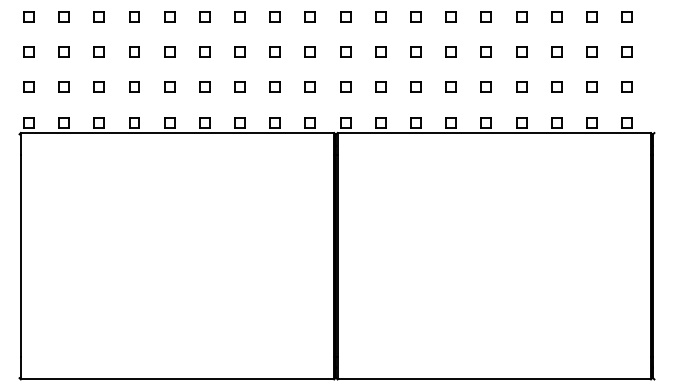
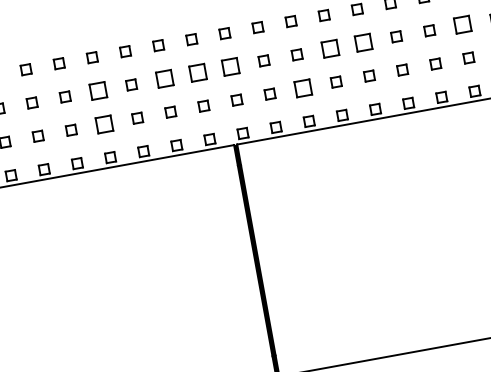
part: (204, 51) -> (98, 90), size x1.6
part: (274, 51) -> (163, 78), size x1.6
part: (309, 51) -> (196, 72), size x1.6
part: (345, 51) -> (230, 66), size x1.6
part: (450, 51) -> (329, 48), size x1.6
part: (485, 51) -> (362, 42), size x1.6
part: (591, 51) -> (462, 24), size x1.6
part: (204, 86) -> (104, 123), size x1.6
part: (415, 86) -> (302, 87), size x1.6

